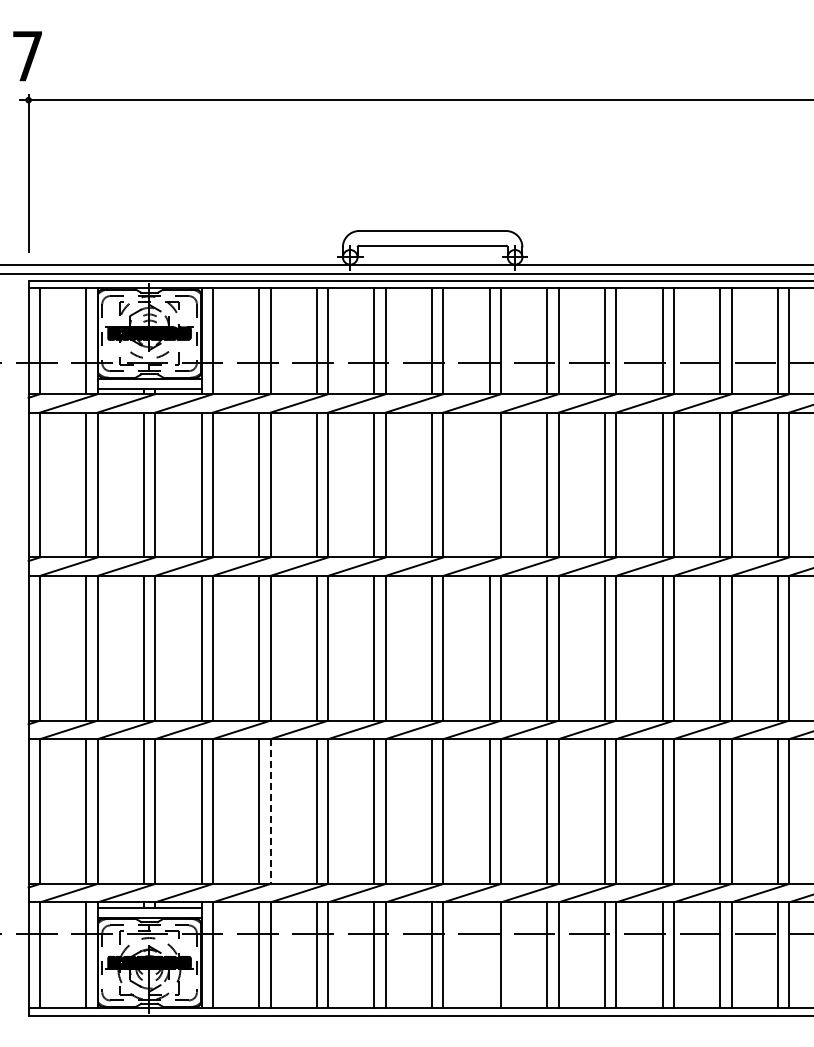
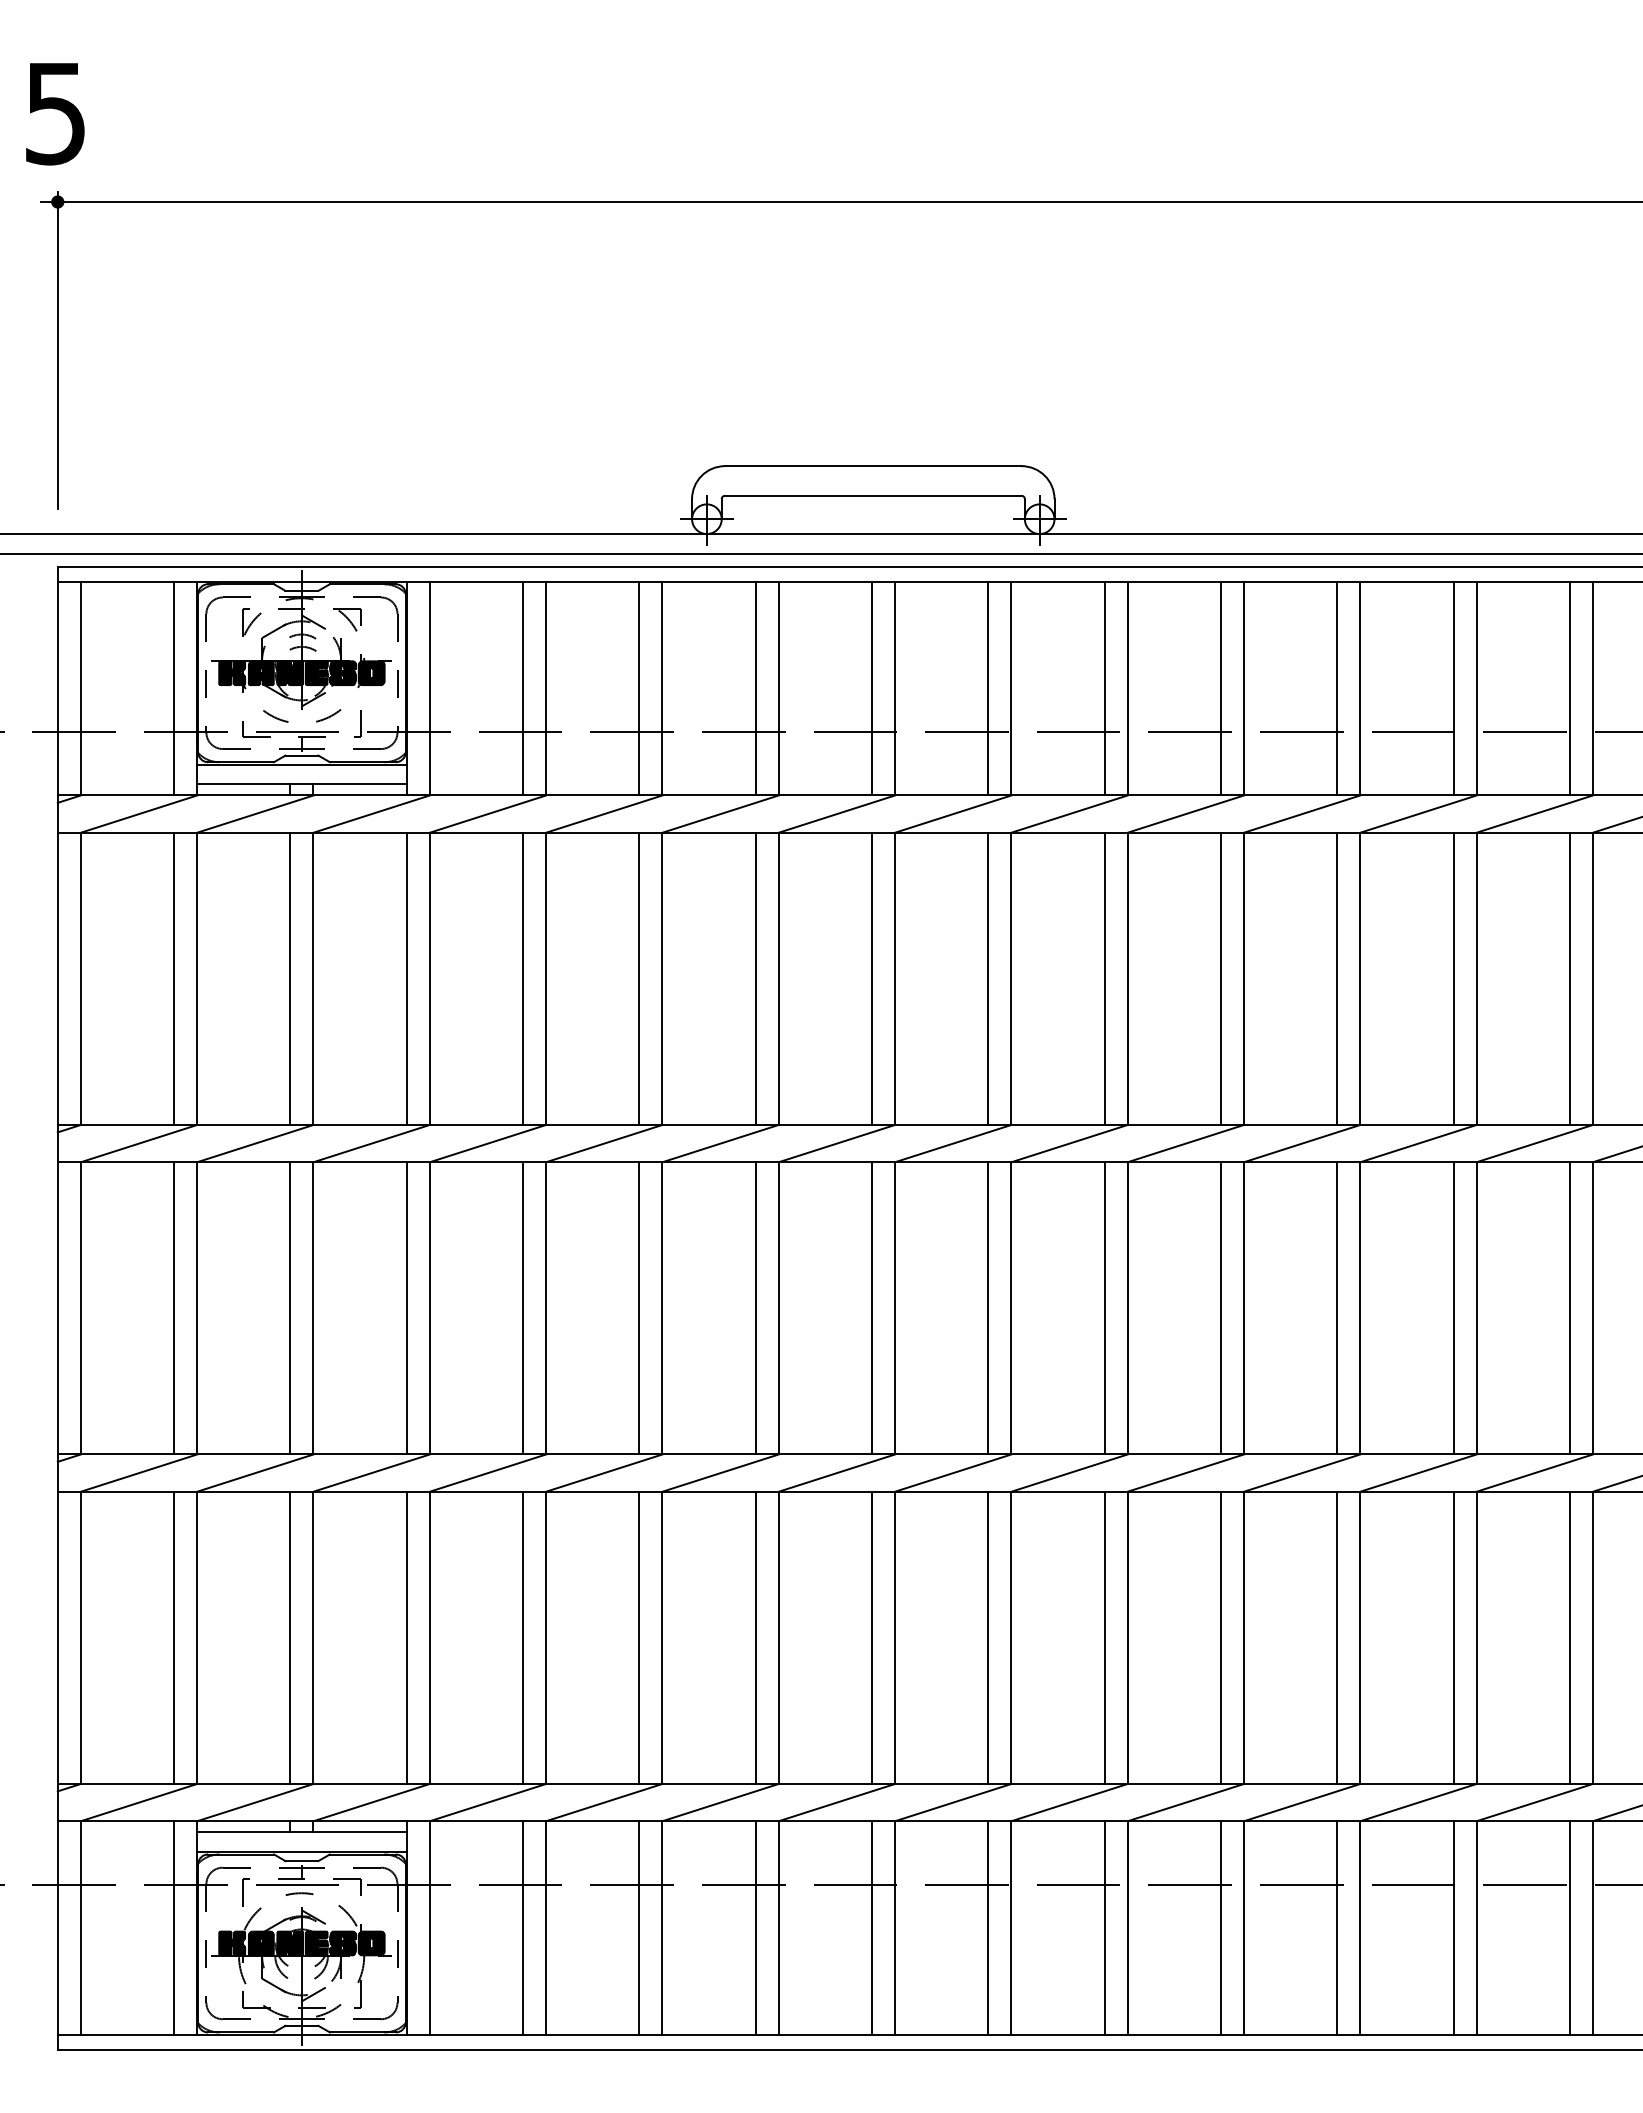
text: (27, 56) -> (55, 113), 7 -> 5
line: (489, 484) -> (988, 977), added
line: (270, 812) -> (545, 1639), dashed -> solid
line: (489, 955) -> (988, 1928), added

